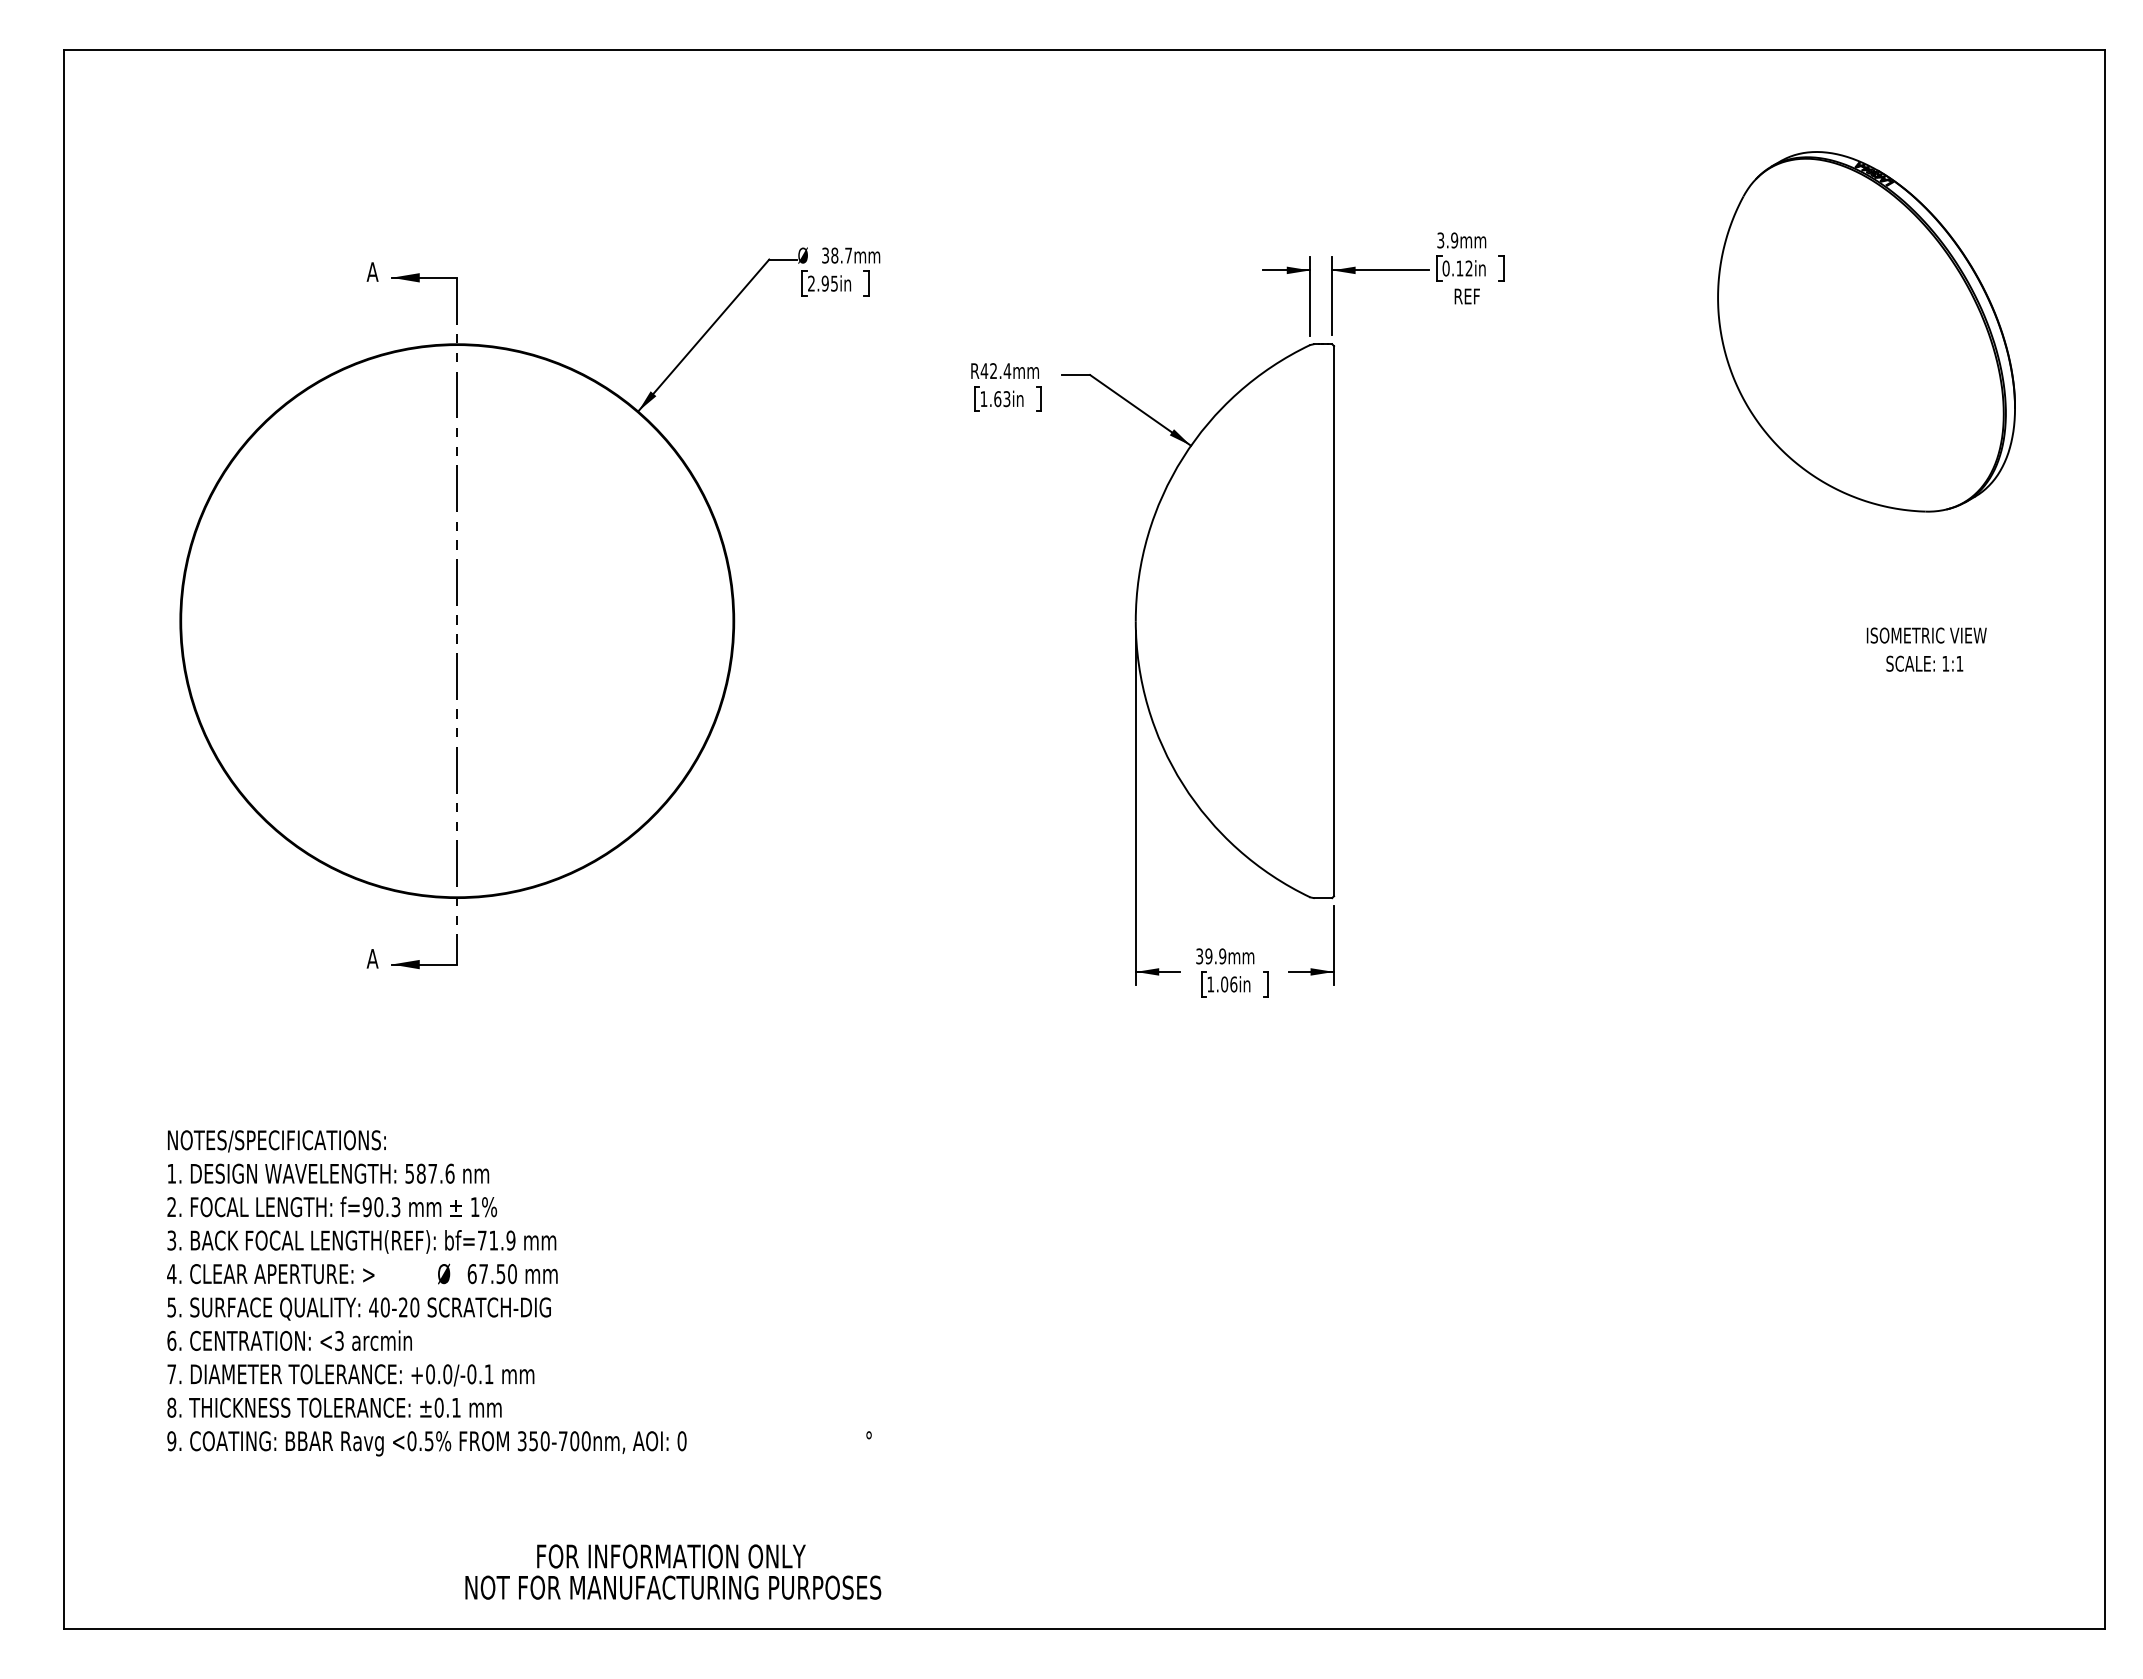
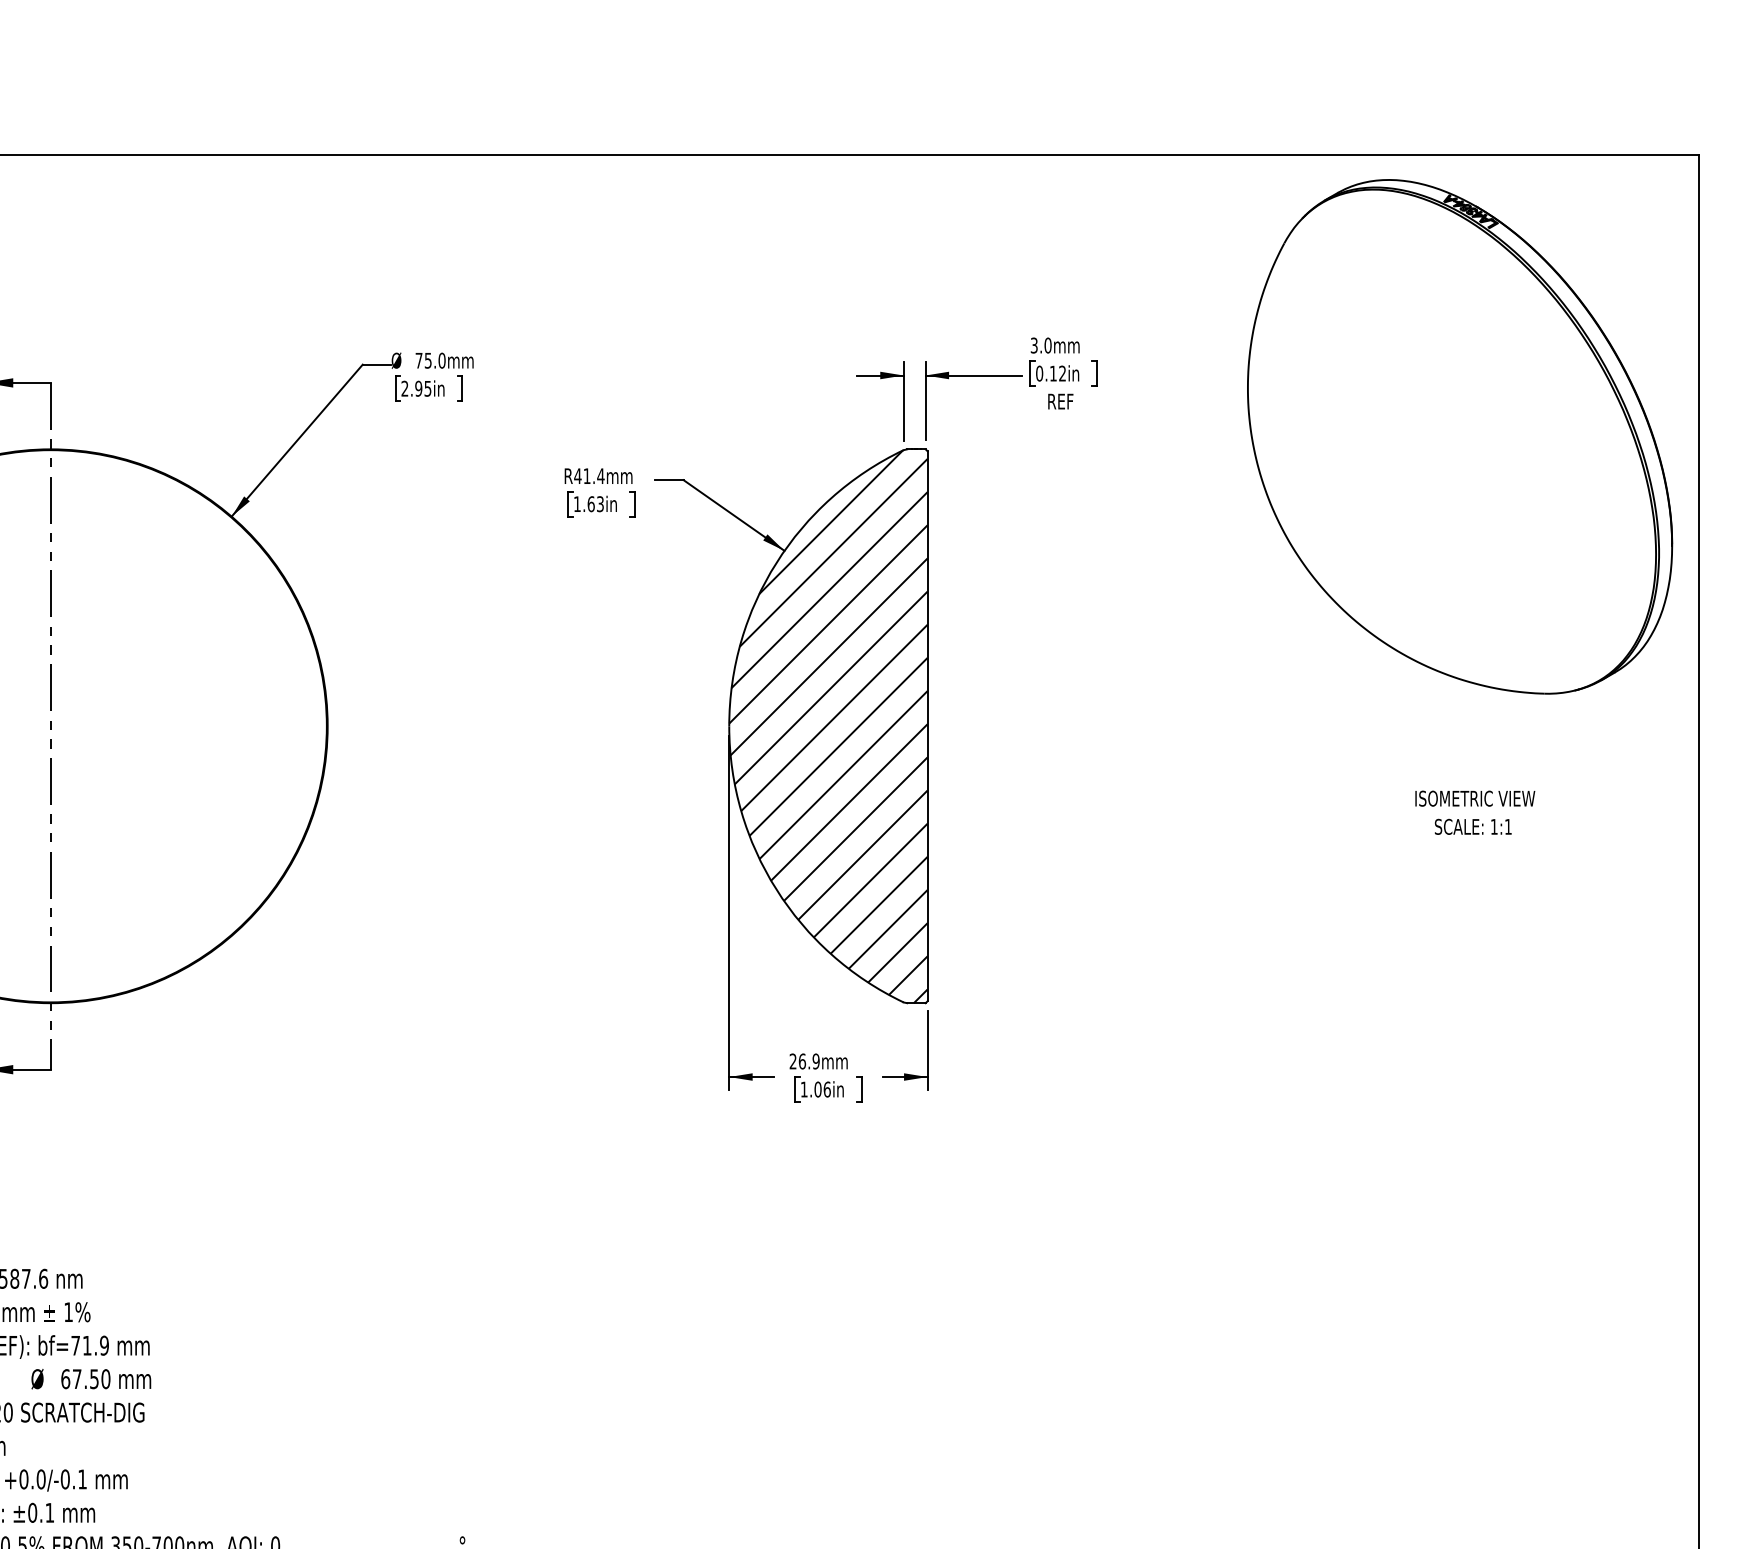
text: (1454, 240) -> (1047, 345), 3.9mm -> 3.0mm
text: (837, 255) -> (430, 360), 38.7mm -> 75.0mm
part: (1866, 331) -> (1459, 436), size x1.43
text: (993, 370) -> (586, 475), R42.4mm -> R41.4mm
hatch: (1234, 621) -> (827, 726), added
text: (1926, 649) -> (1474, 812), moved
text: (1204, 956) -> (797, 1061), 39.9mm -> 26.9mm

